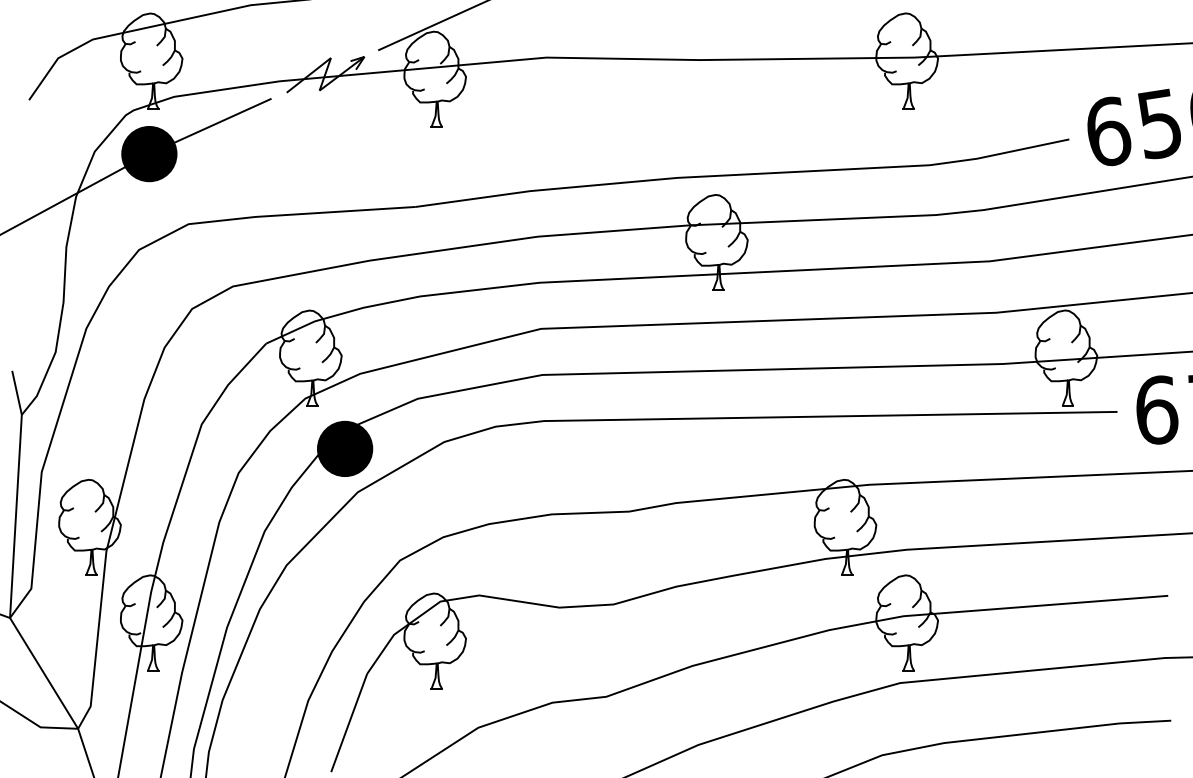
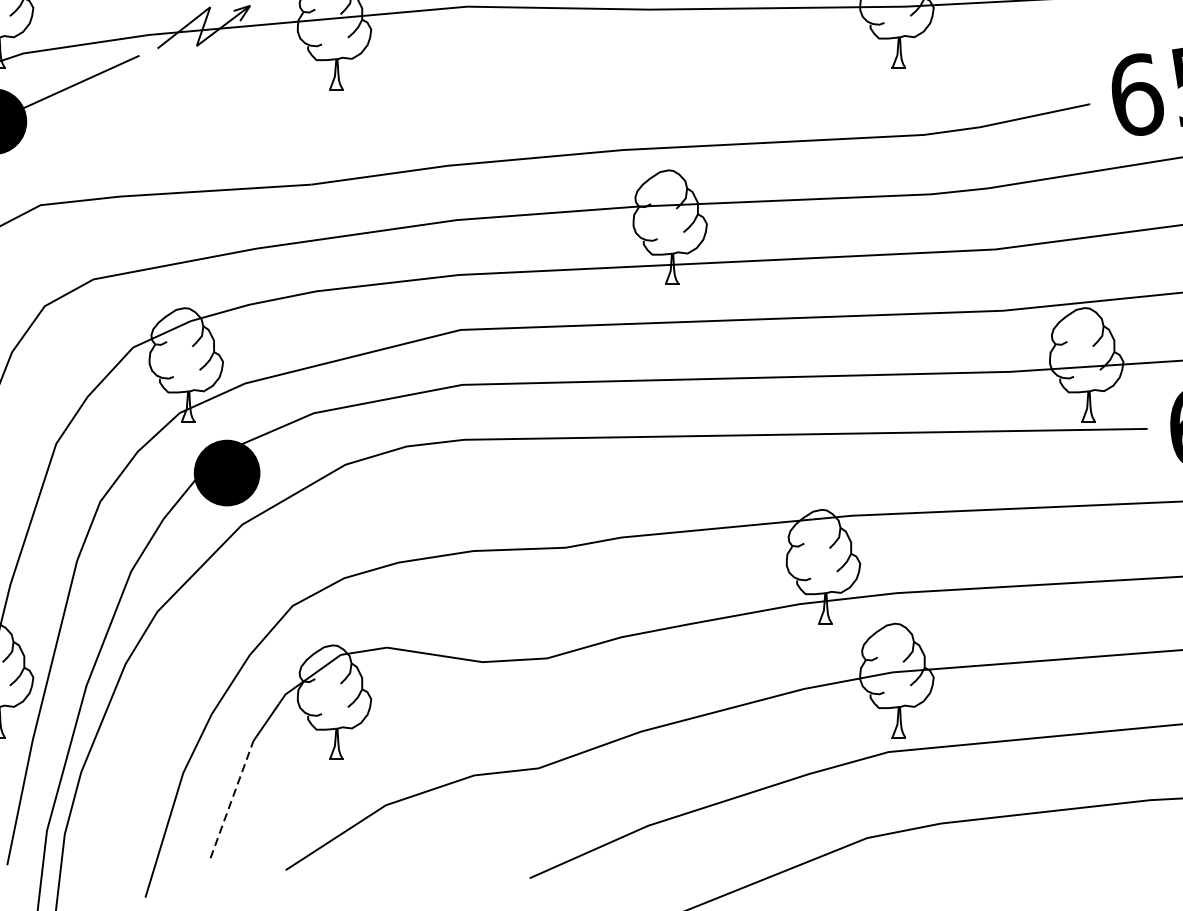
line: (349, 722) -> (232, 799), solid -> dashed

